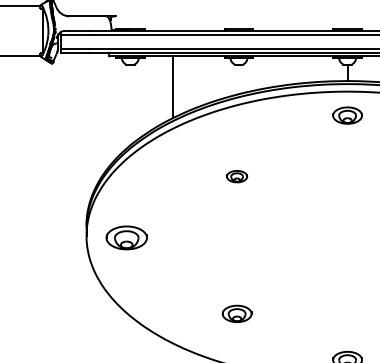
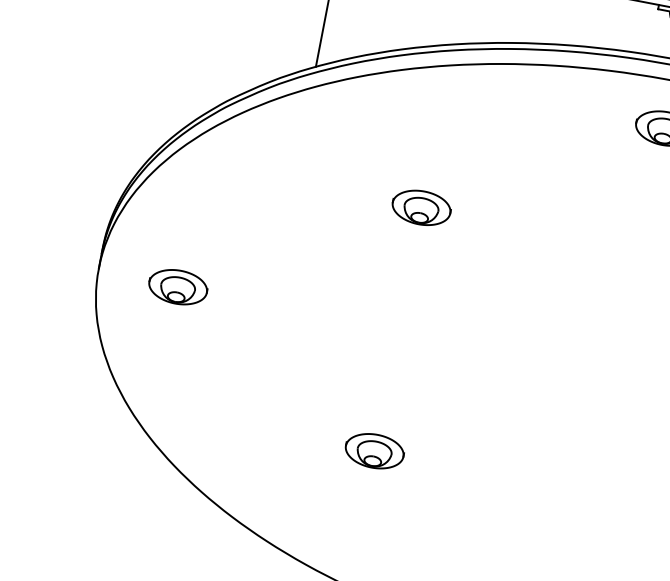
part: (236, 176) -> (420, 207), size x1.43
part: (126, 237) -> (177, 286), size x0.71
part: (236, 313) -> (373, 450), moved

